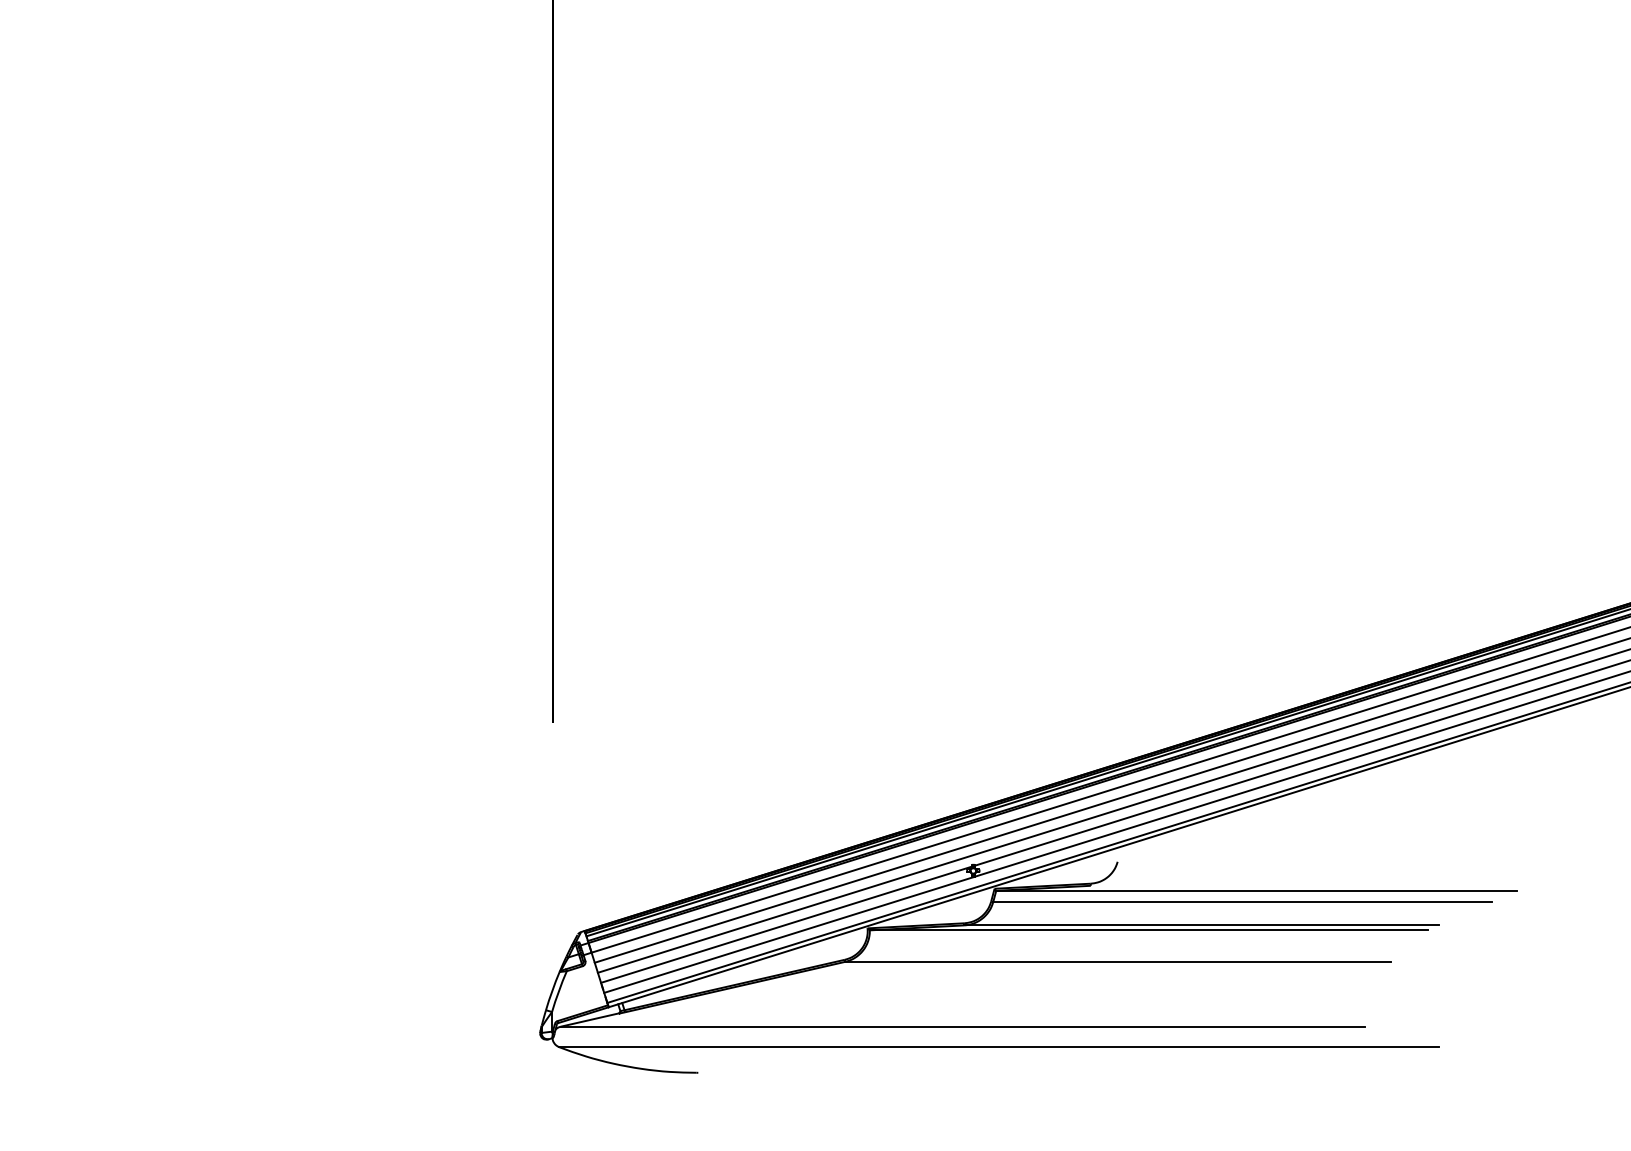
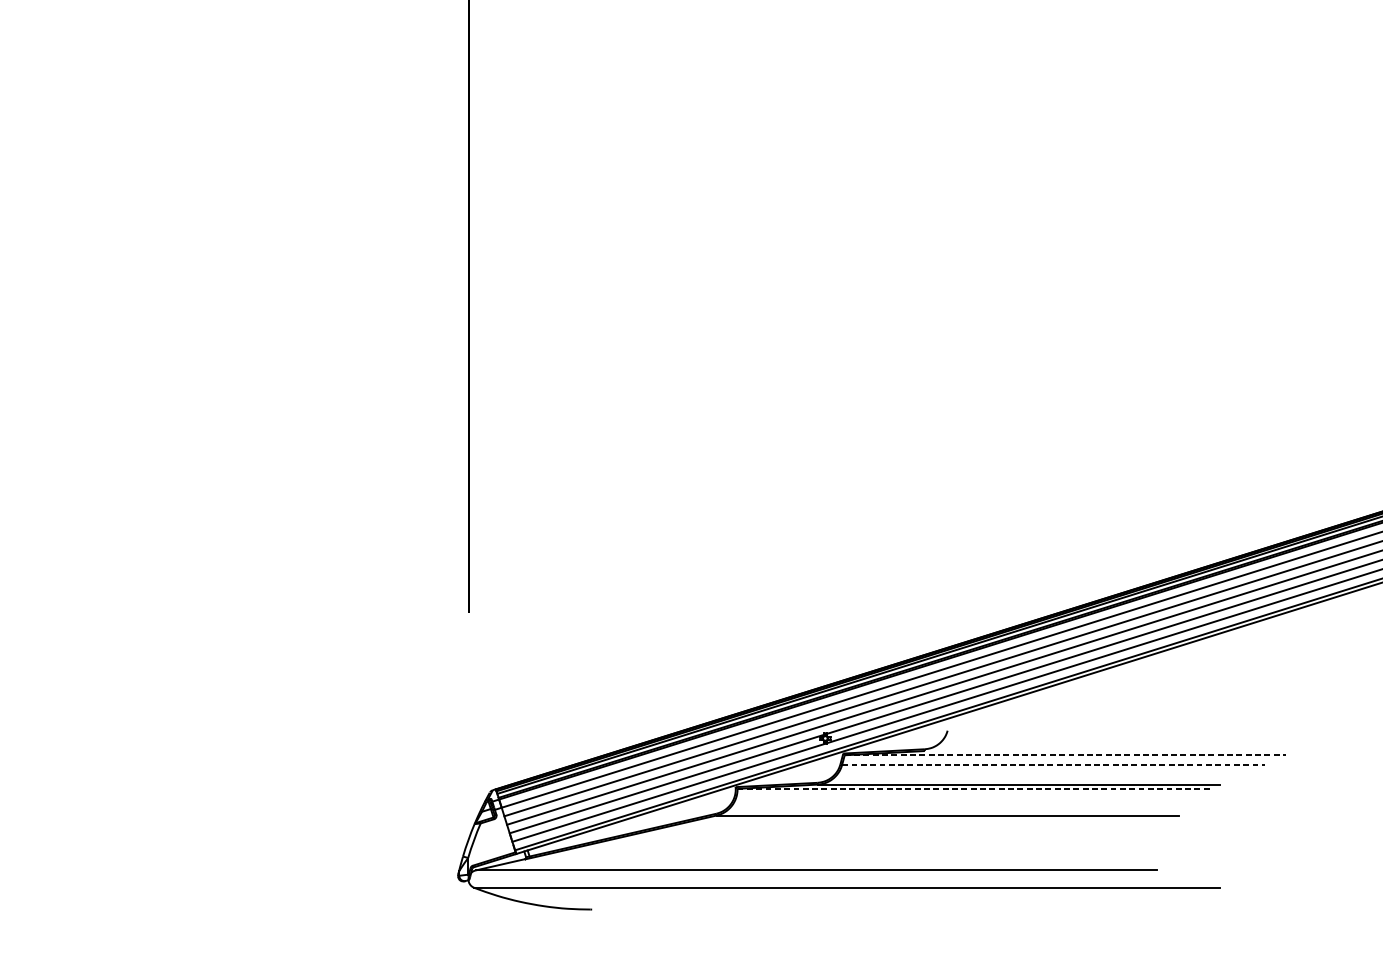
line: (1256, 890) -> (1065, 755), solid -> dashed
line: (1243, 901) -> (1054, 764), solid -> dashed
line: (1149, 930) -> (974, 788), solid -> dashed

